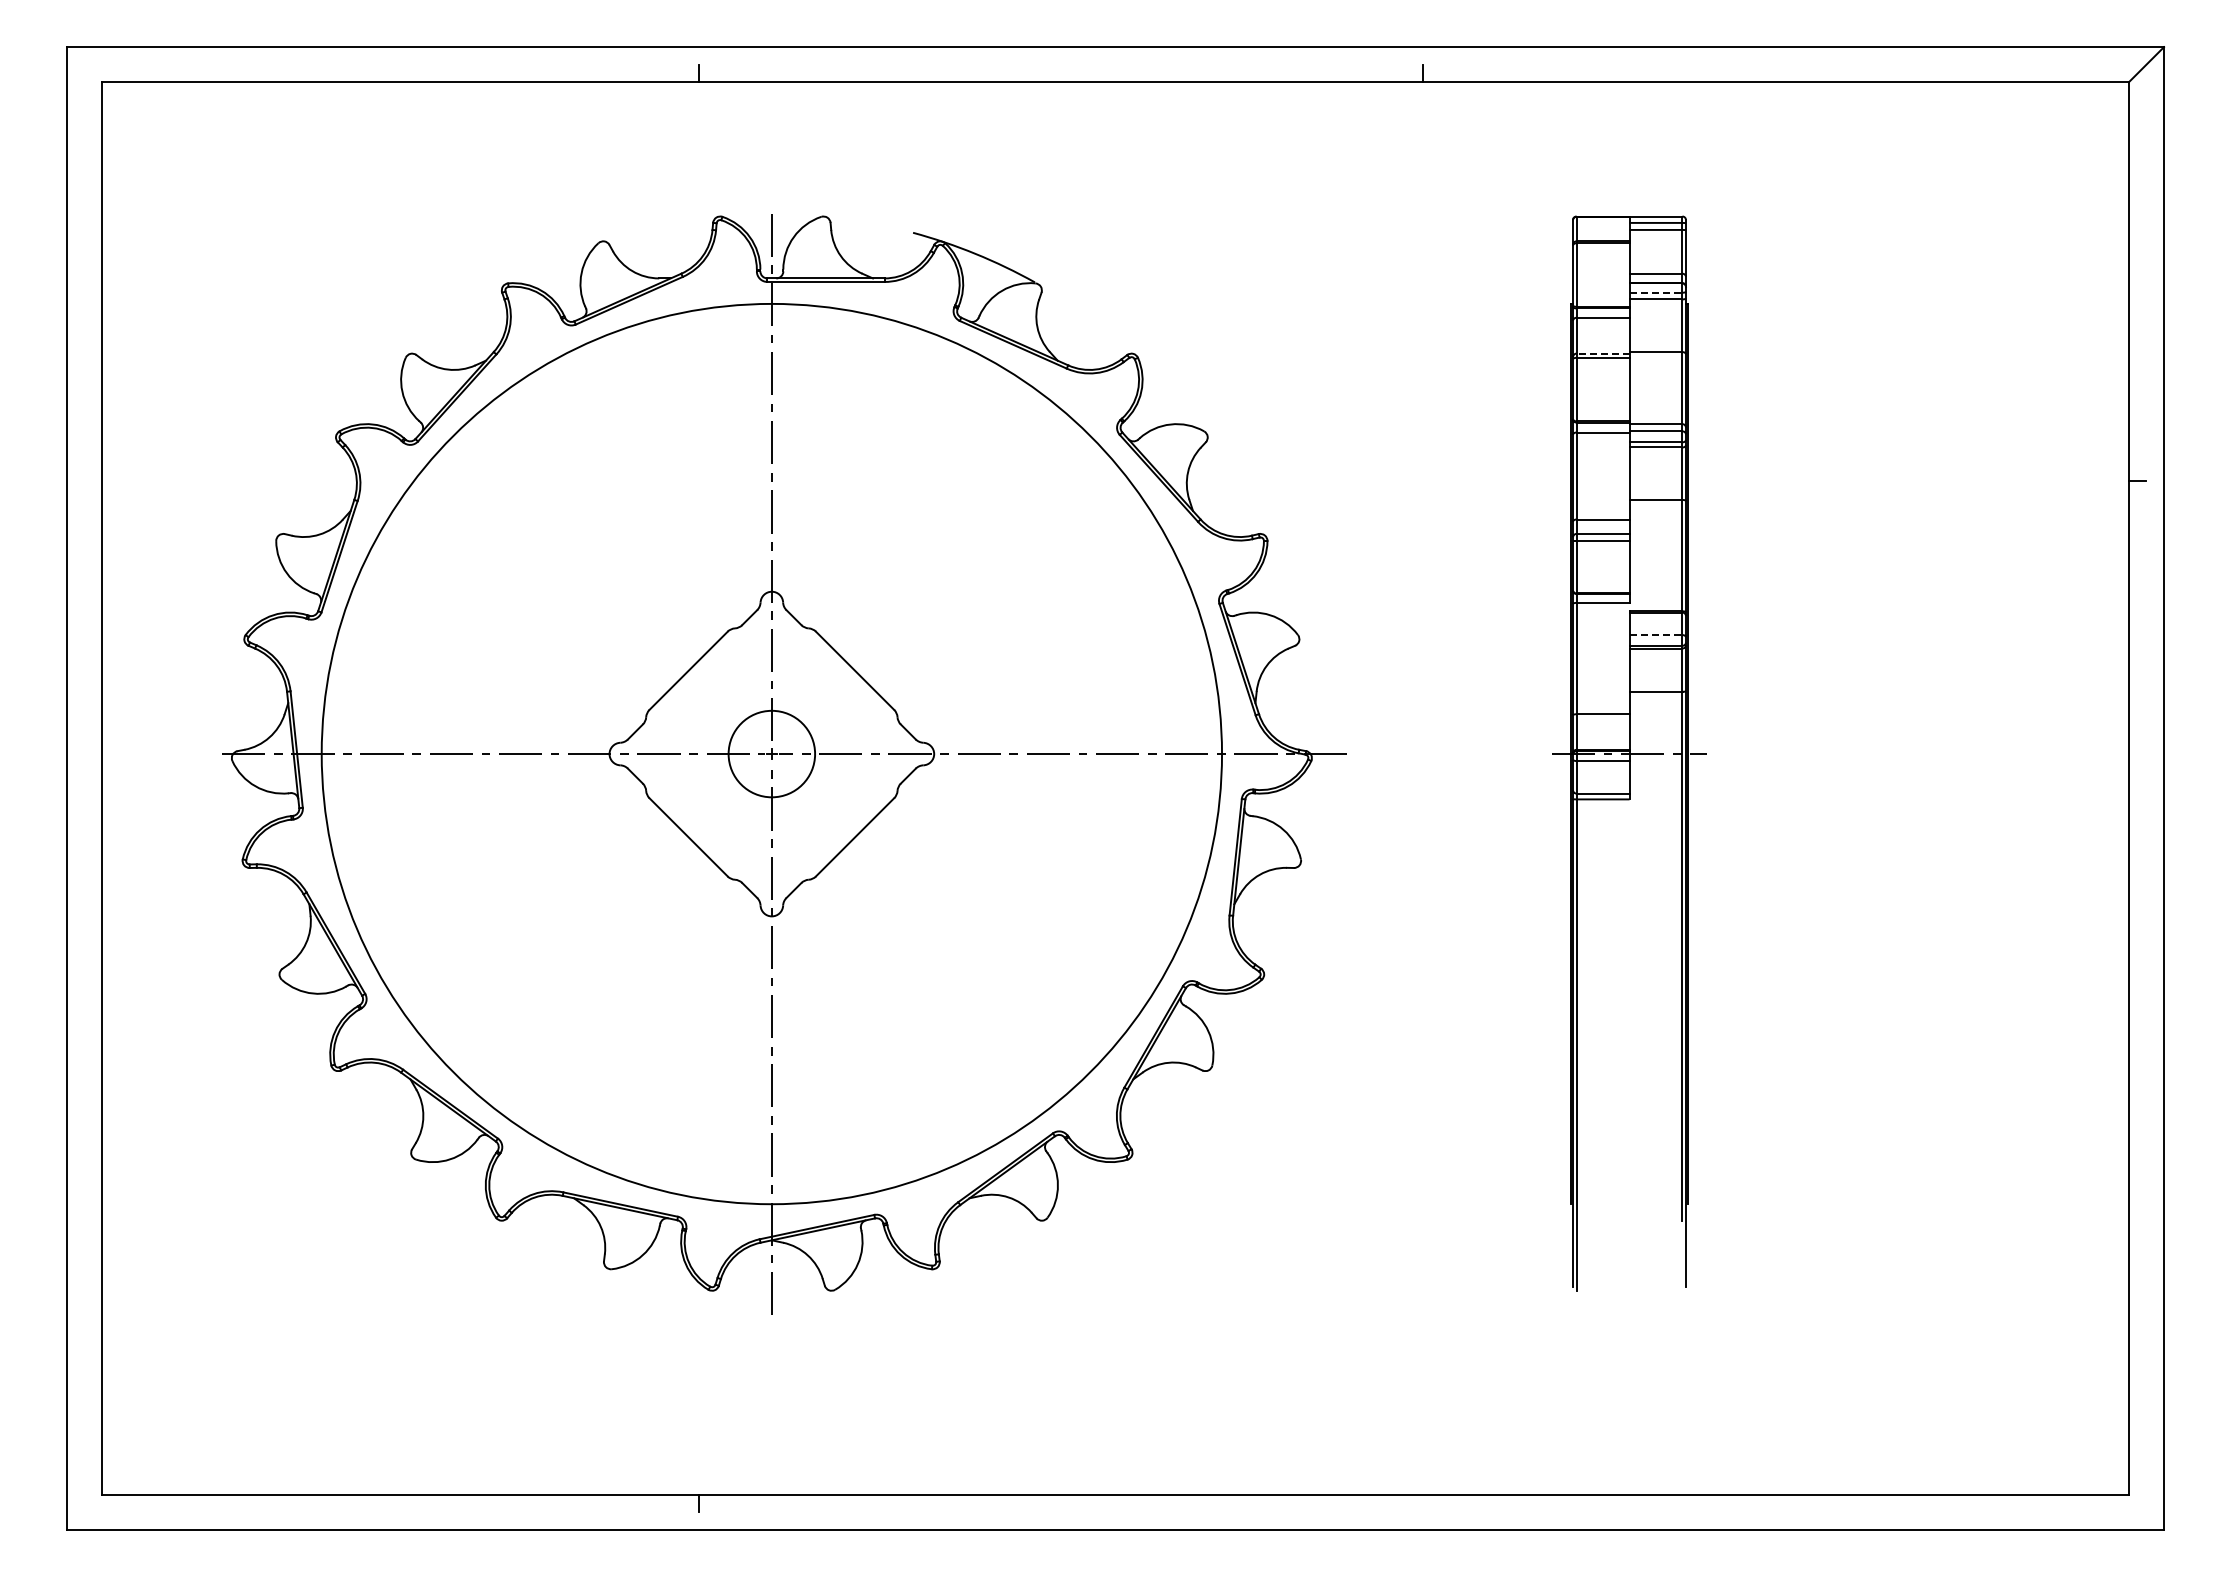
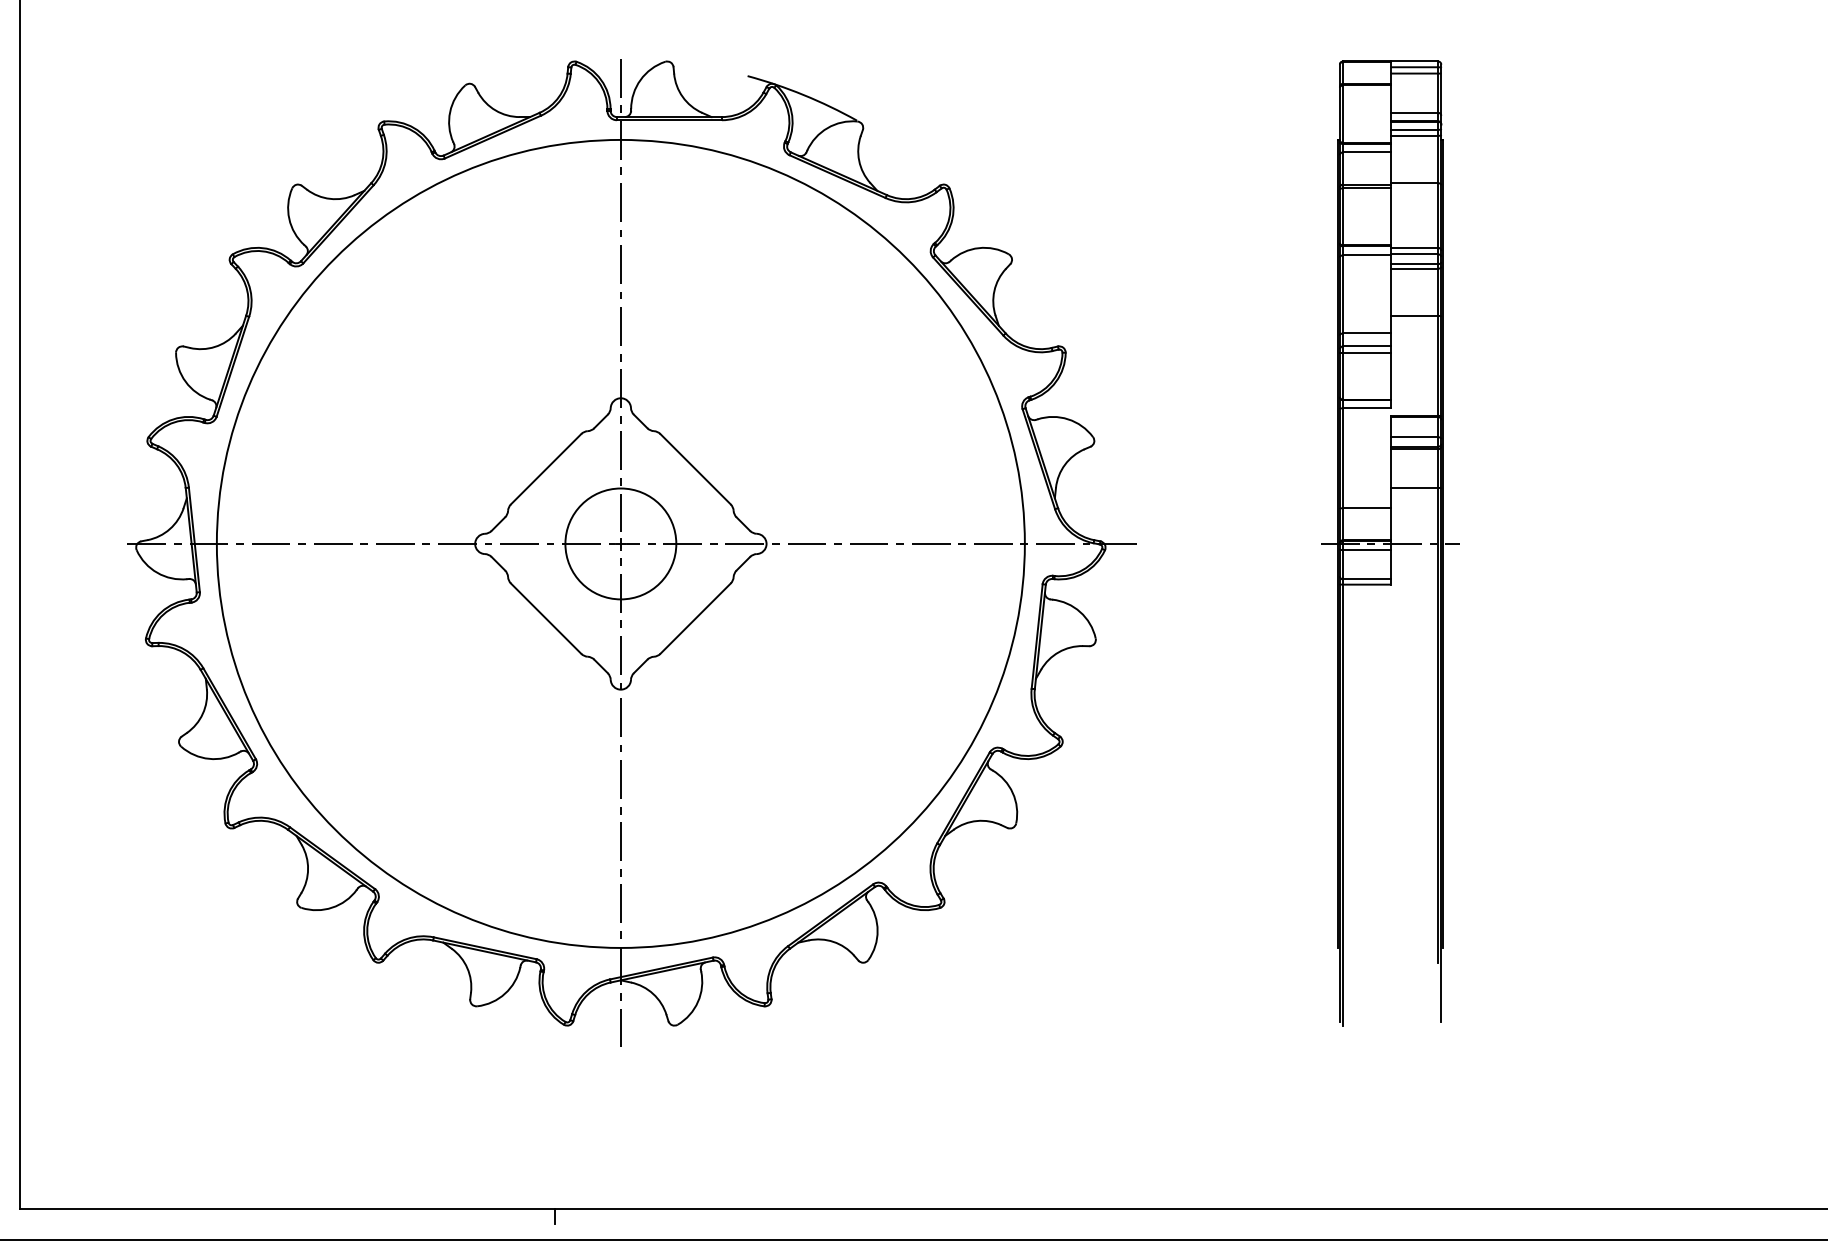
line: (1656, 292) -> (1414, 129), dashed -> solid
line: (1602, 353) -> (1366, 184), dashed -> solid
line: (1656, 635) -> (1414, 437), dashed -> solid
circle: (771, 753) -> (620, 543), size x1.43

